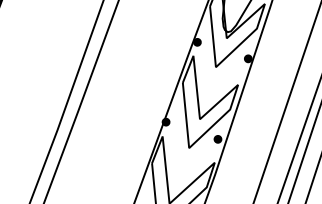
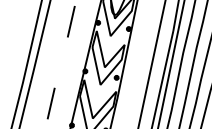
line: (150, 34) -> (70, 21), added
line: (100, 169) -> (50, 103), added

